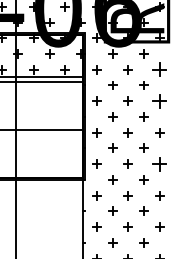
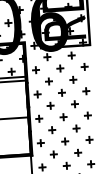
part: (159, 69) -> (84, 66), size x0.62
part: (159, 100) -> (86, 90), size x0.62
part: (159, 163) -> (89, 139), size x0.62

